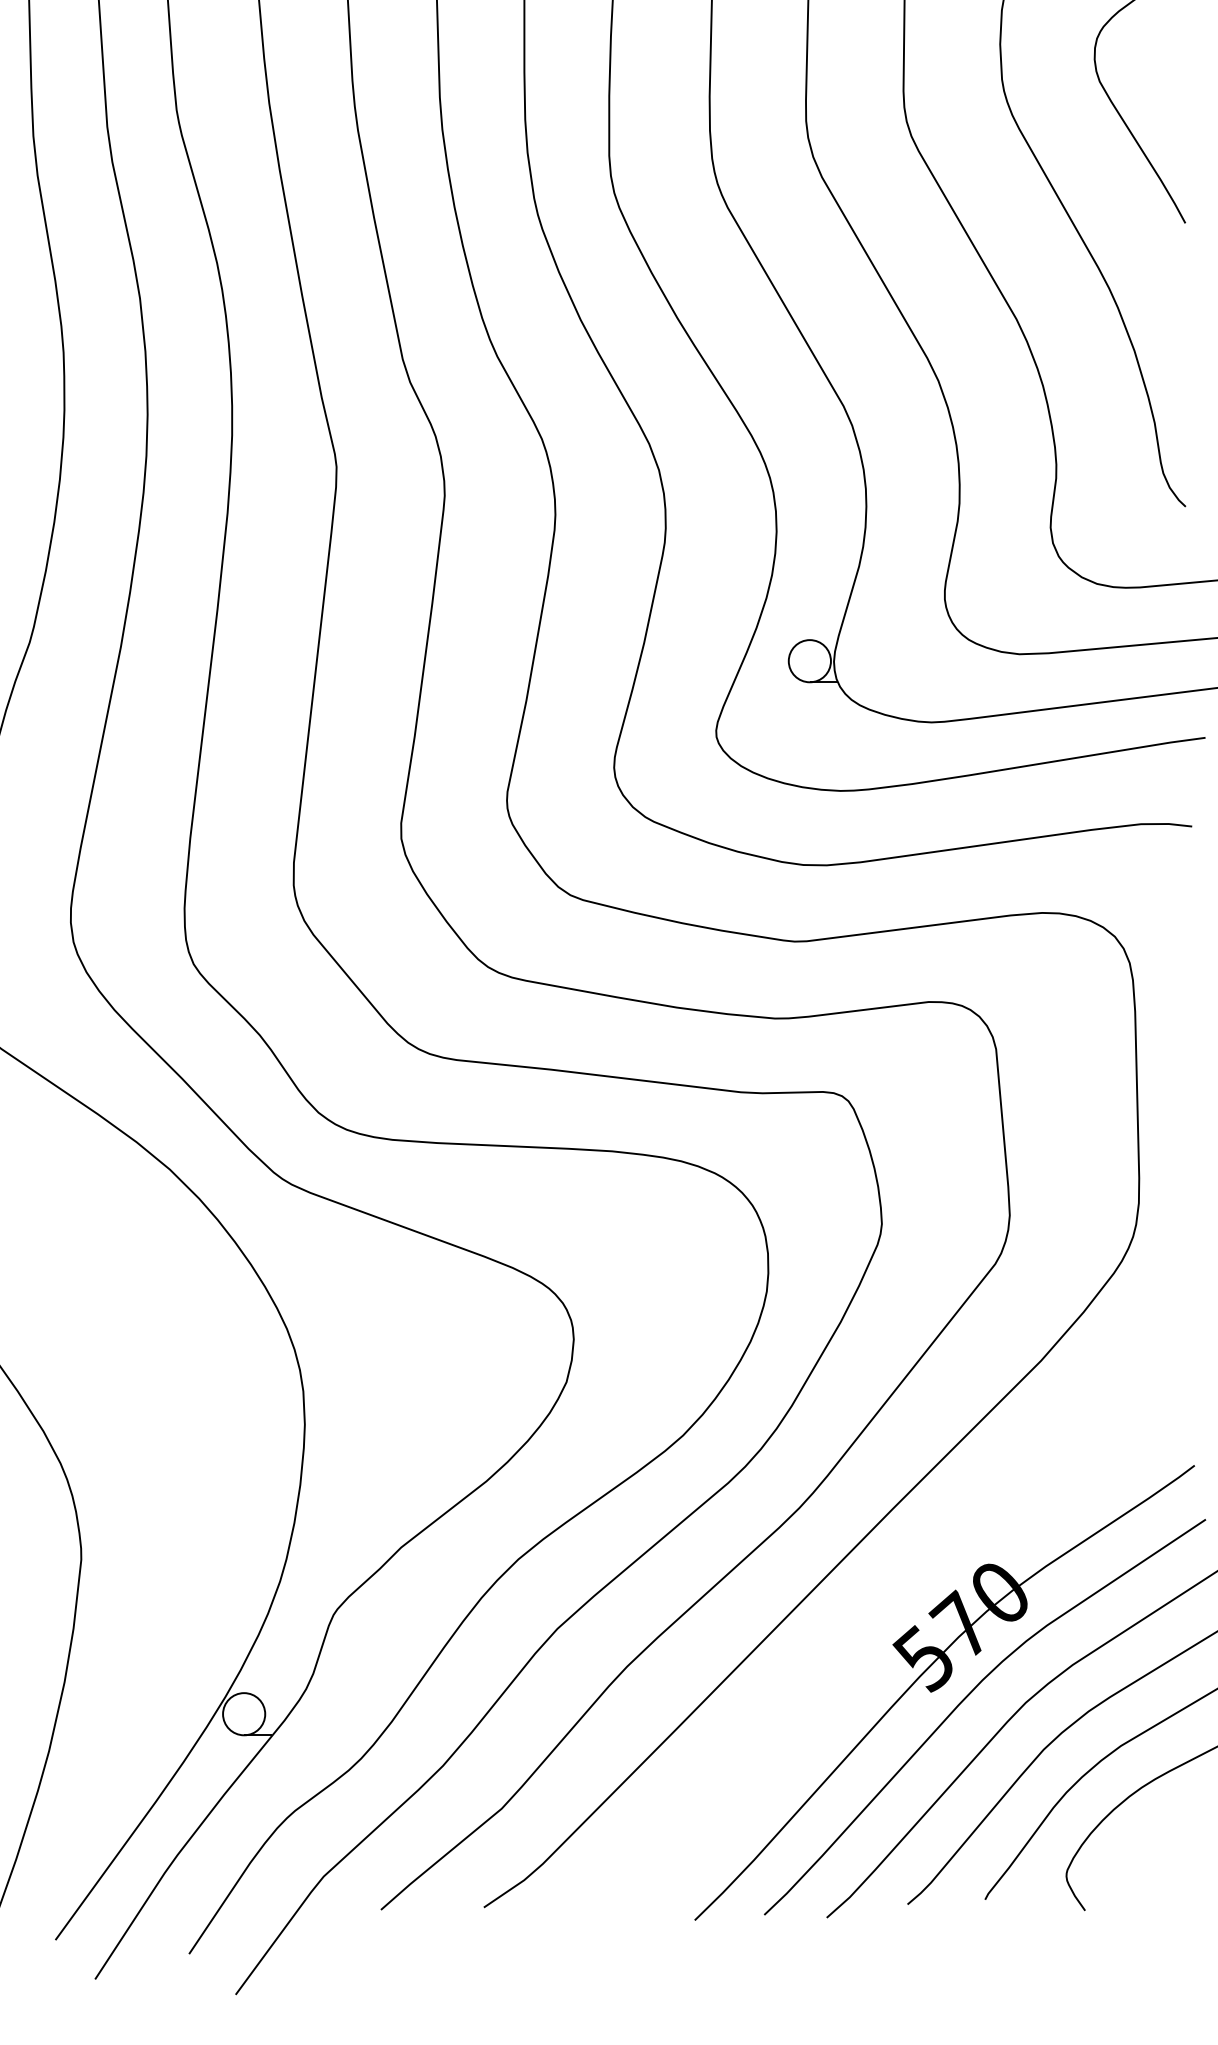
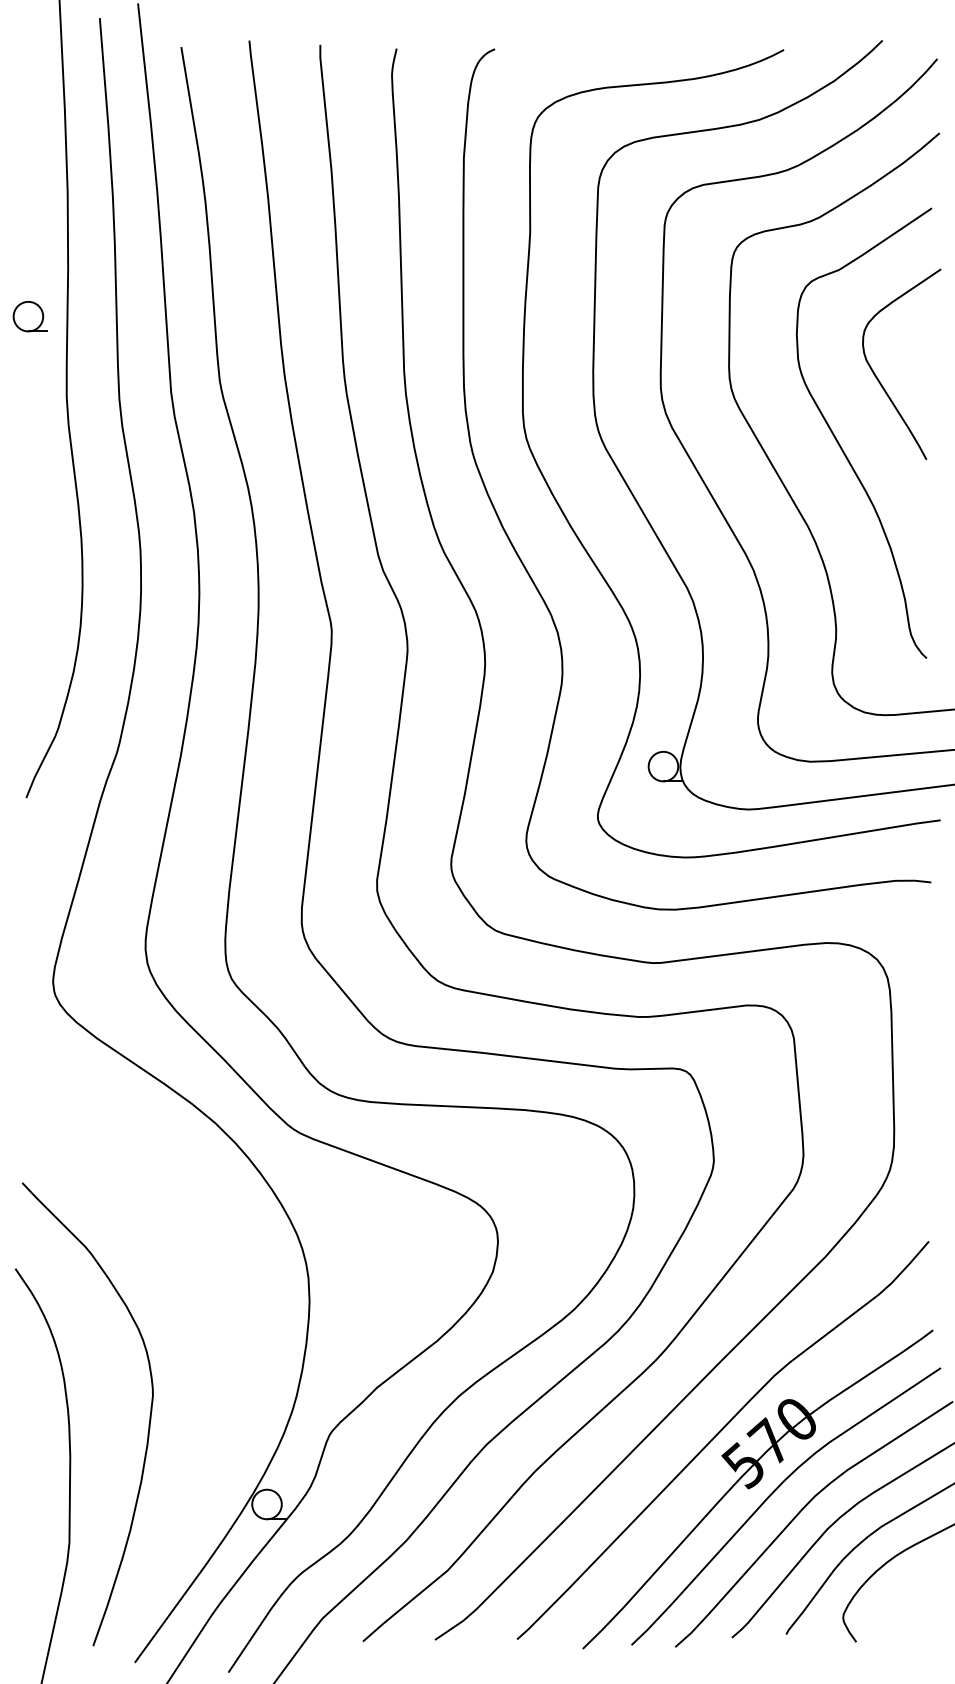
curve: (887, 1615) -> (717, 1435), added

